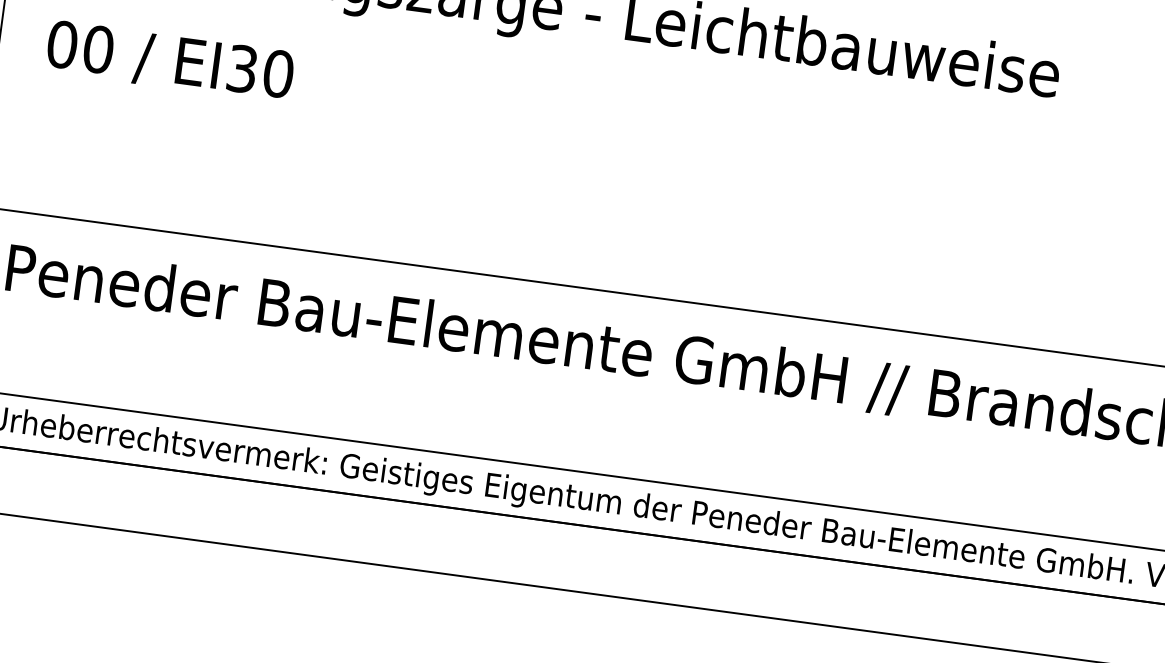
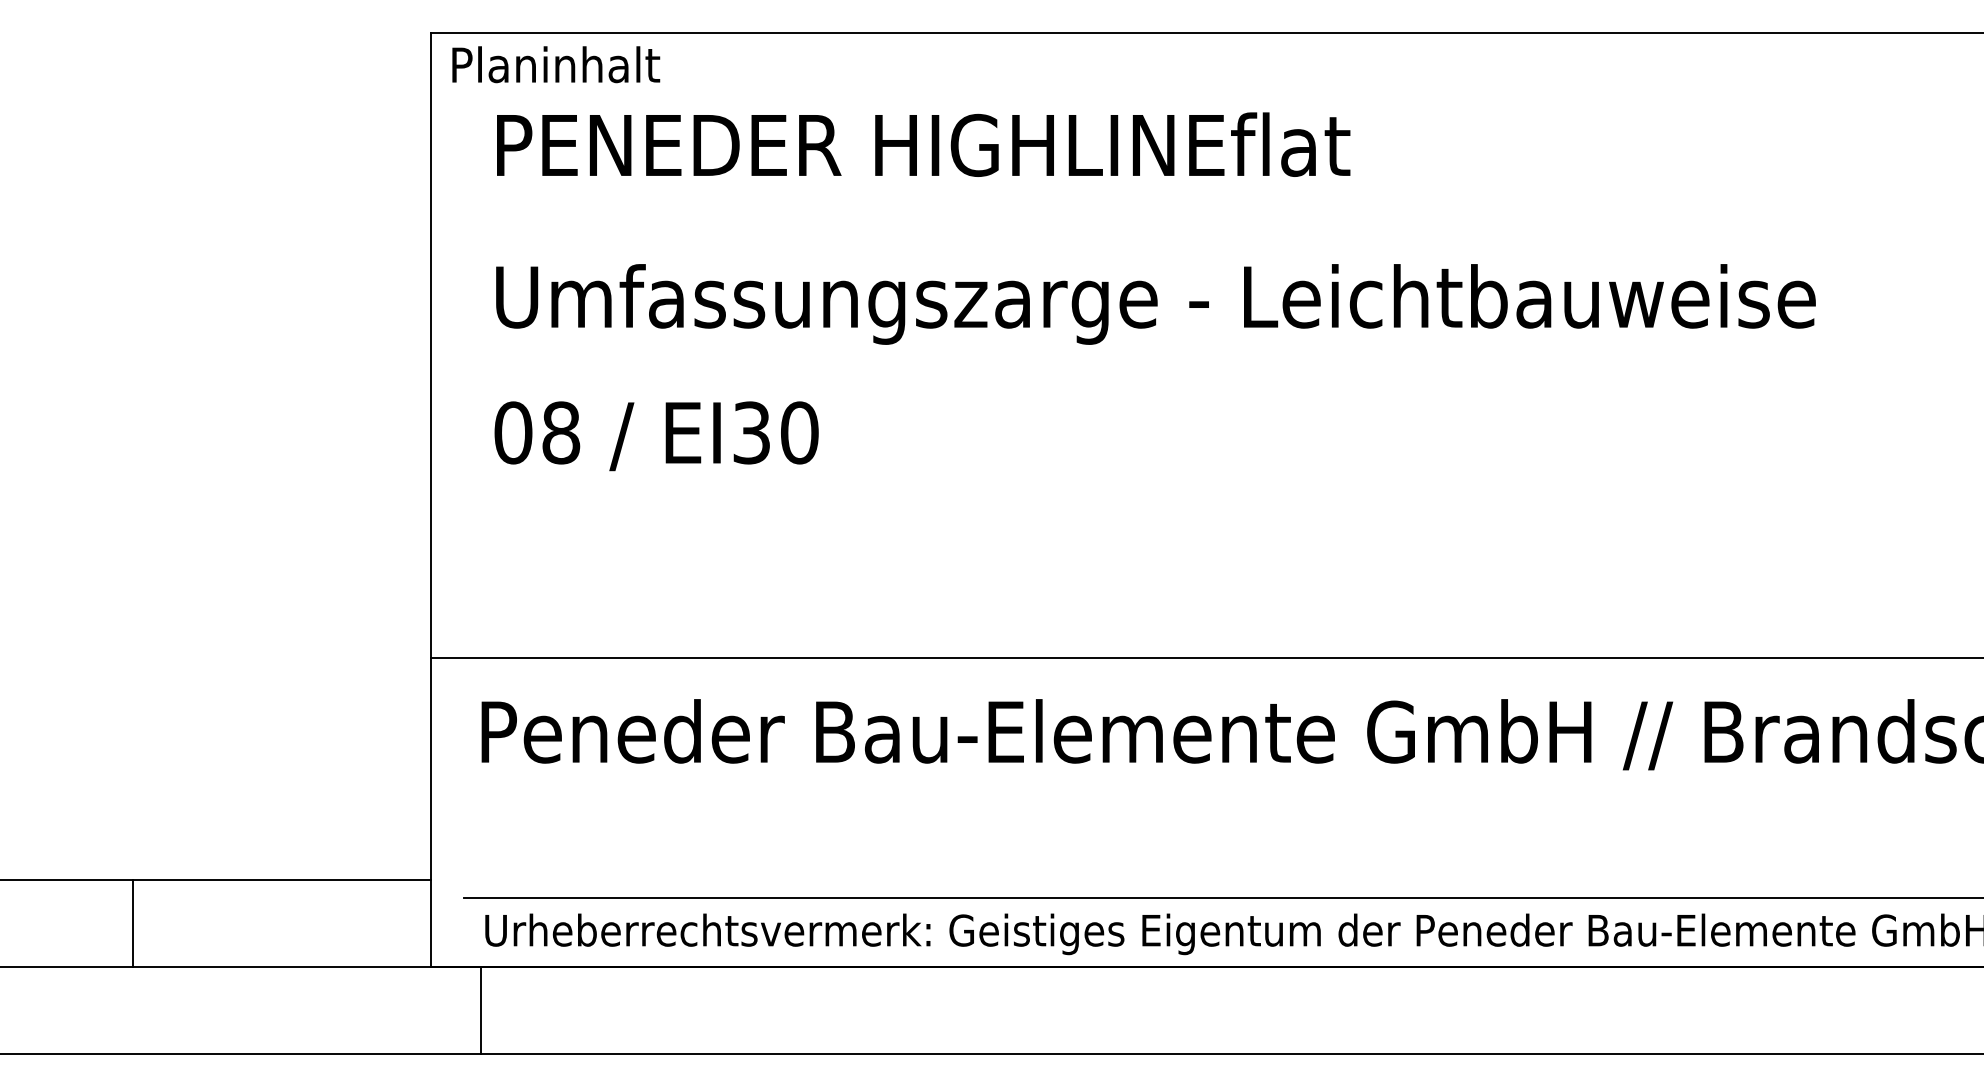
text: (98, 49) -> (561, 432), 00 -> 08

